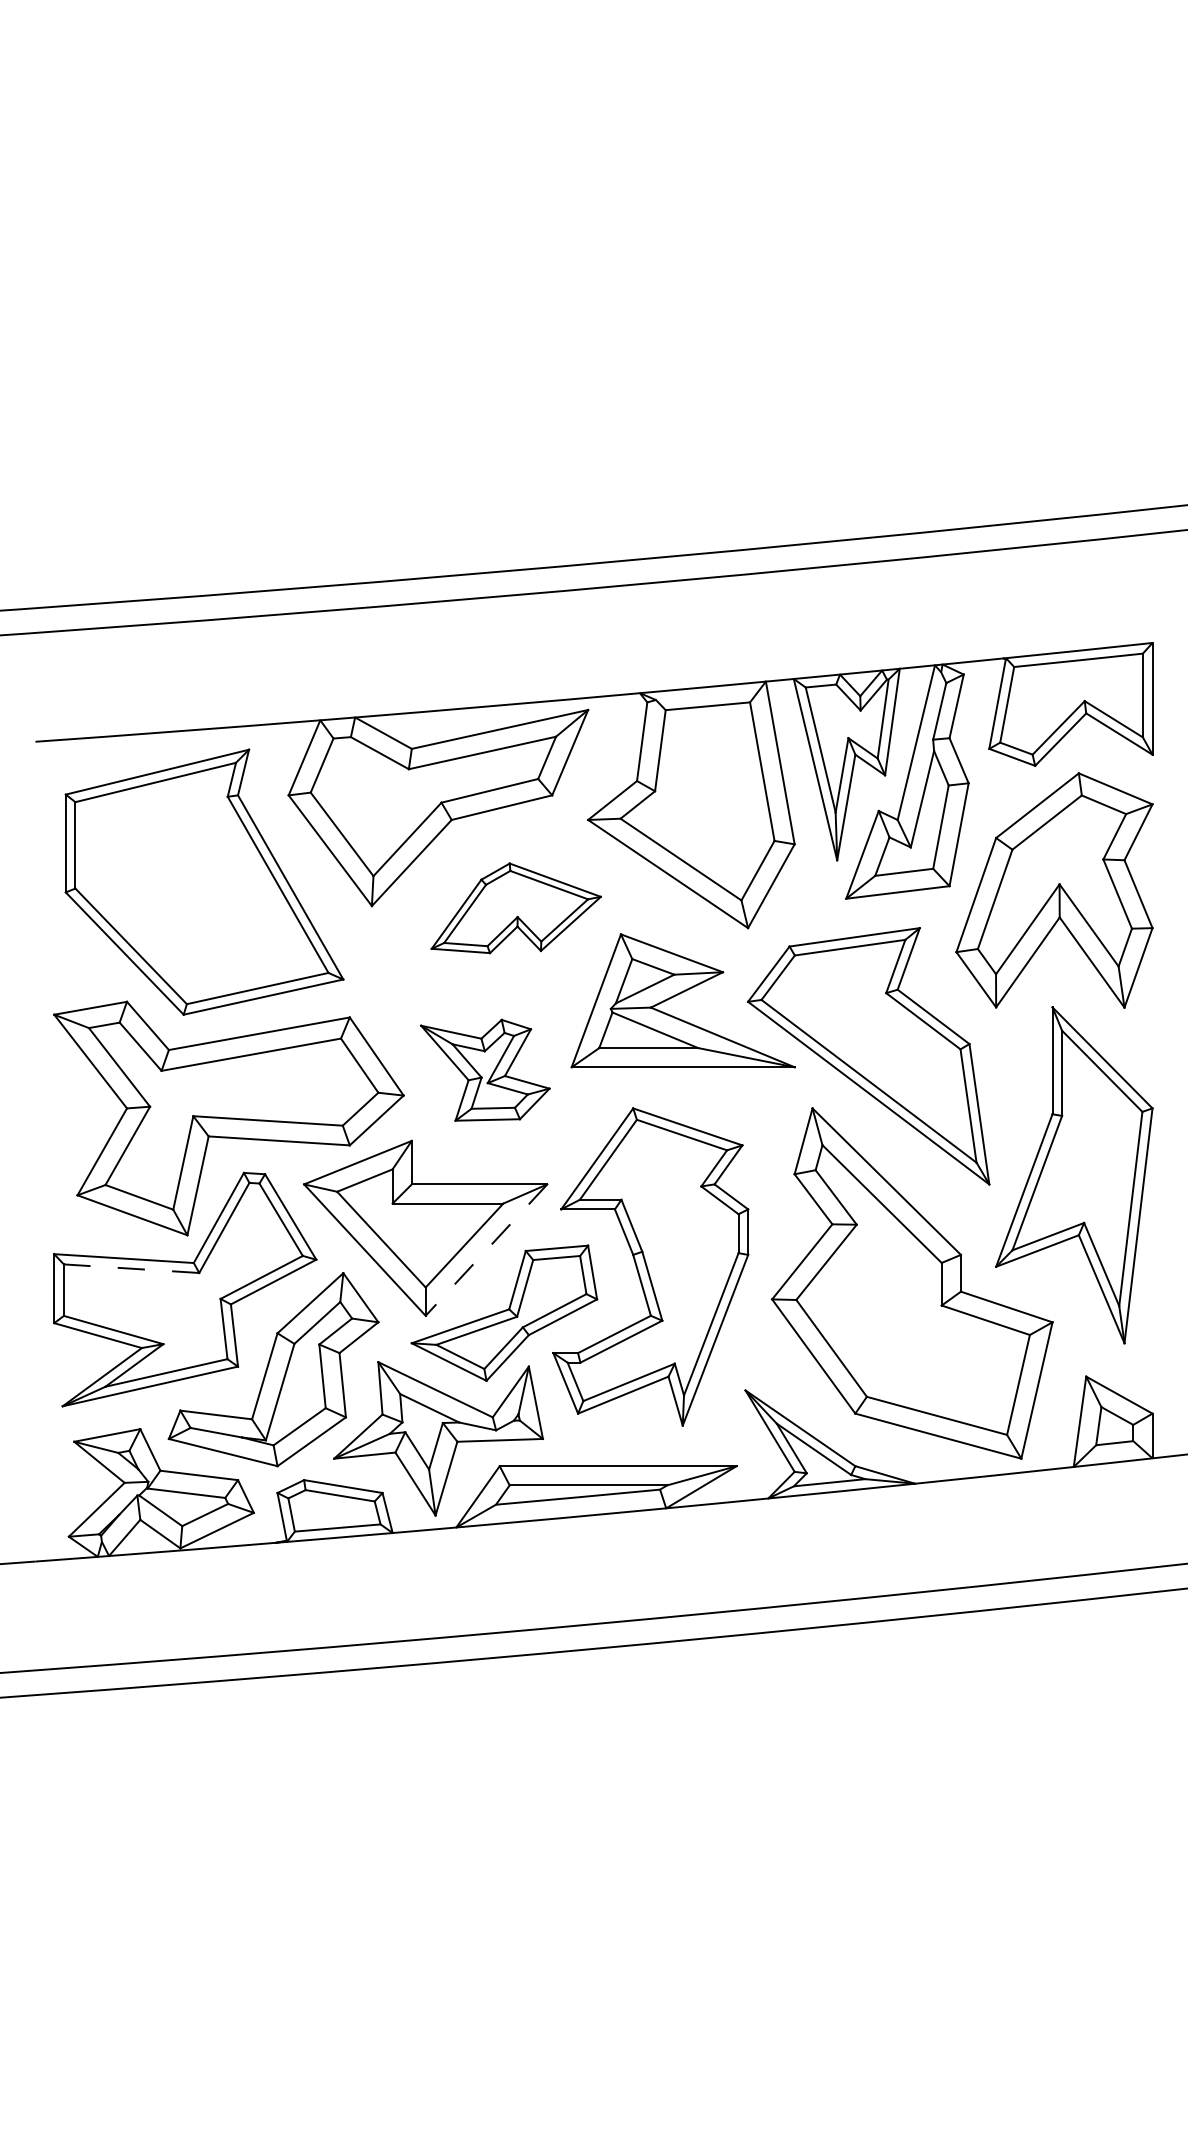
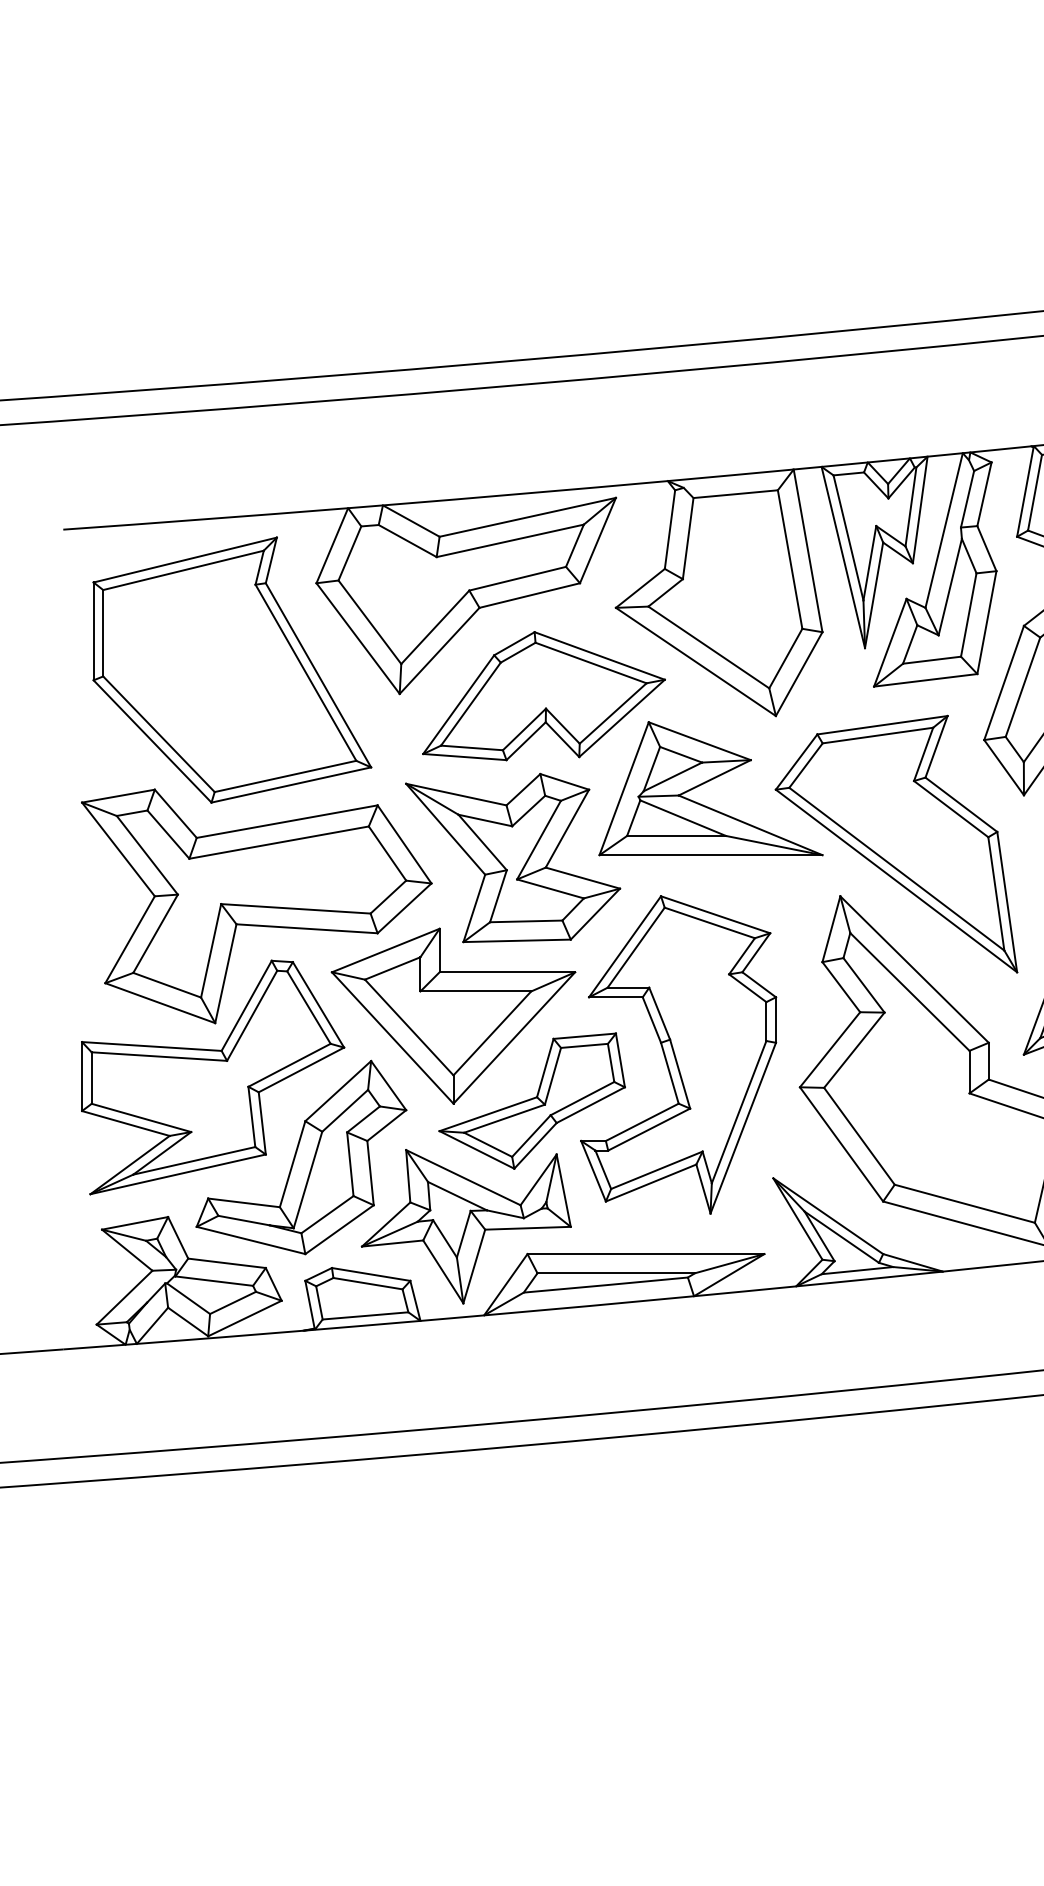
part: (516, 908) -> (544, 696), size x1.43
part: (485, 1070) -> (513, 858), size x1.67
line: (486, 1250) -> (514, 1038), dashed -> solid
line: (131, 1268) -> (159, 1056), dashed -> solid

